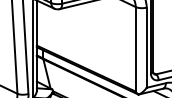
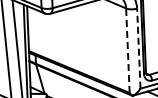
line: (146, 47) -> (138, 48), solid -> dashed
line: (135, 48) -> (127, 49), solid -> dashed

